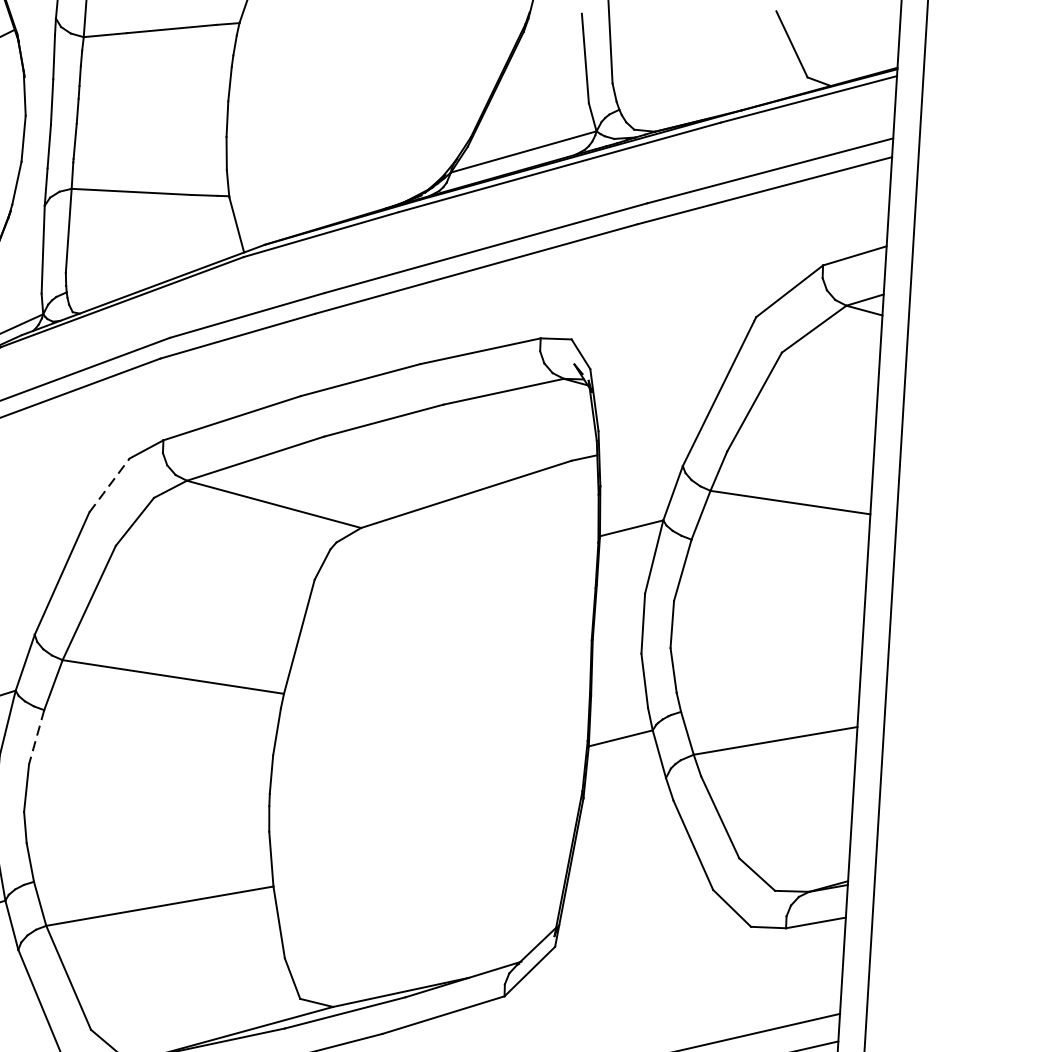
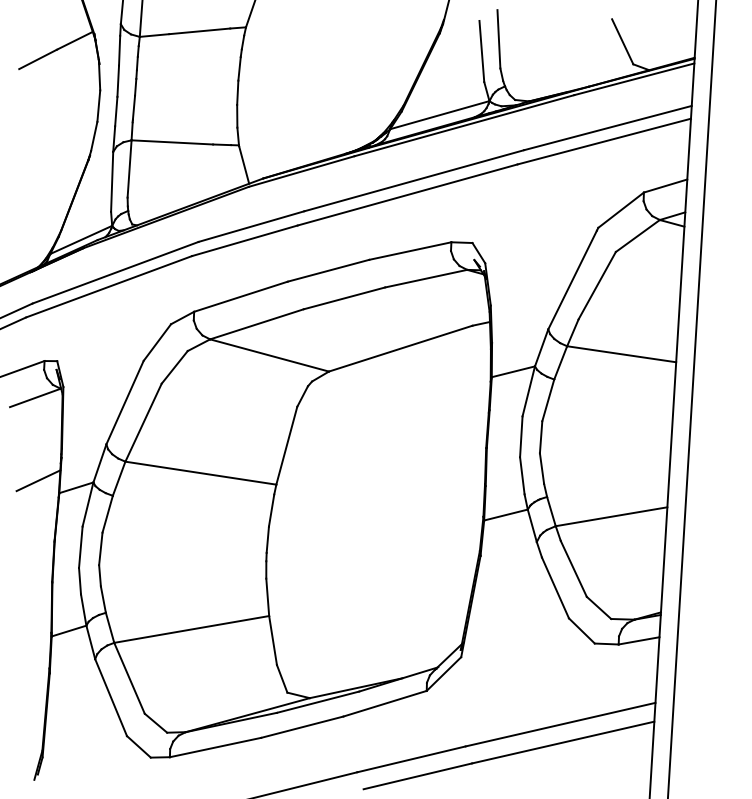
line: (109, 485) -> (157, 342), dashed -> solid
line: (36, 737) -> (107, 514), dashed -> solid

